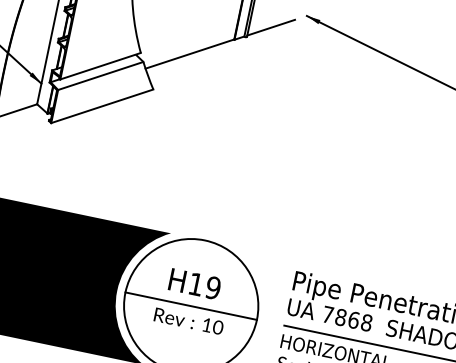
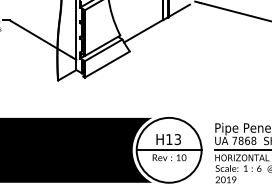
text: (212, 287) -> (177, 139), H19 -> H13

